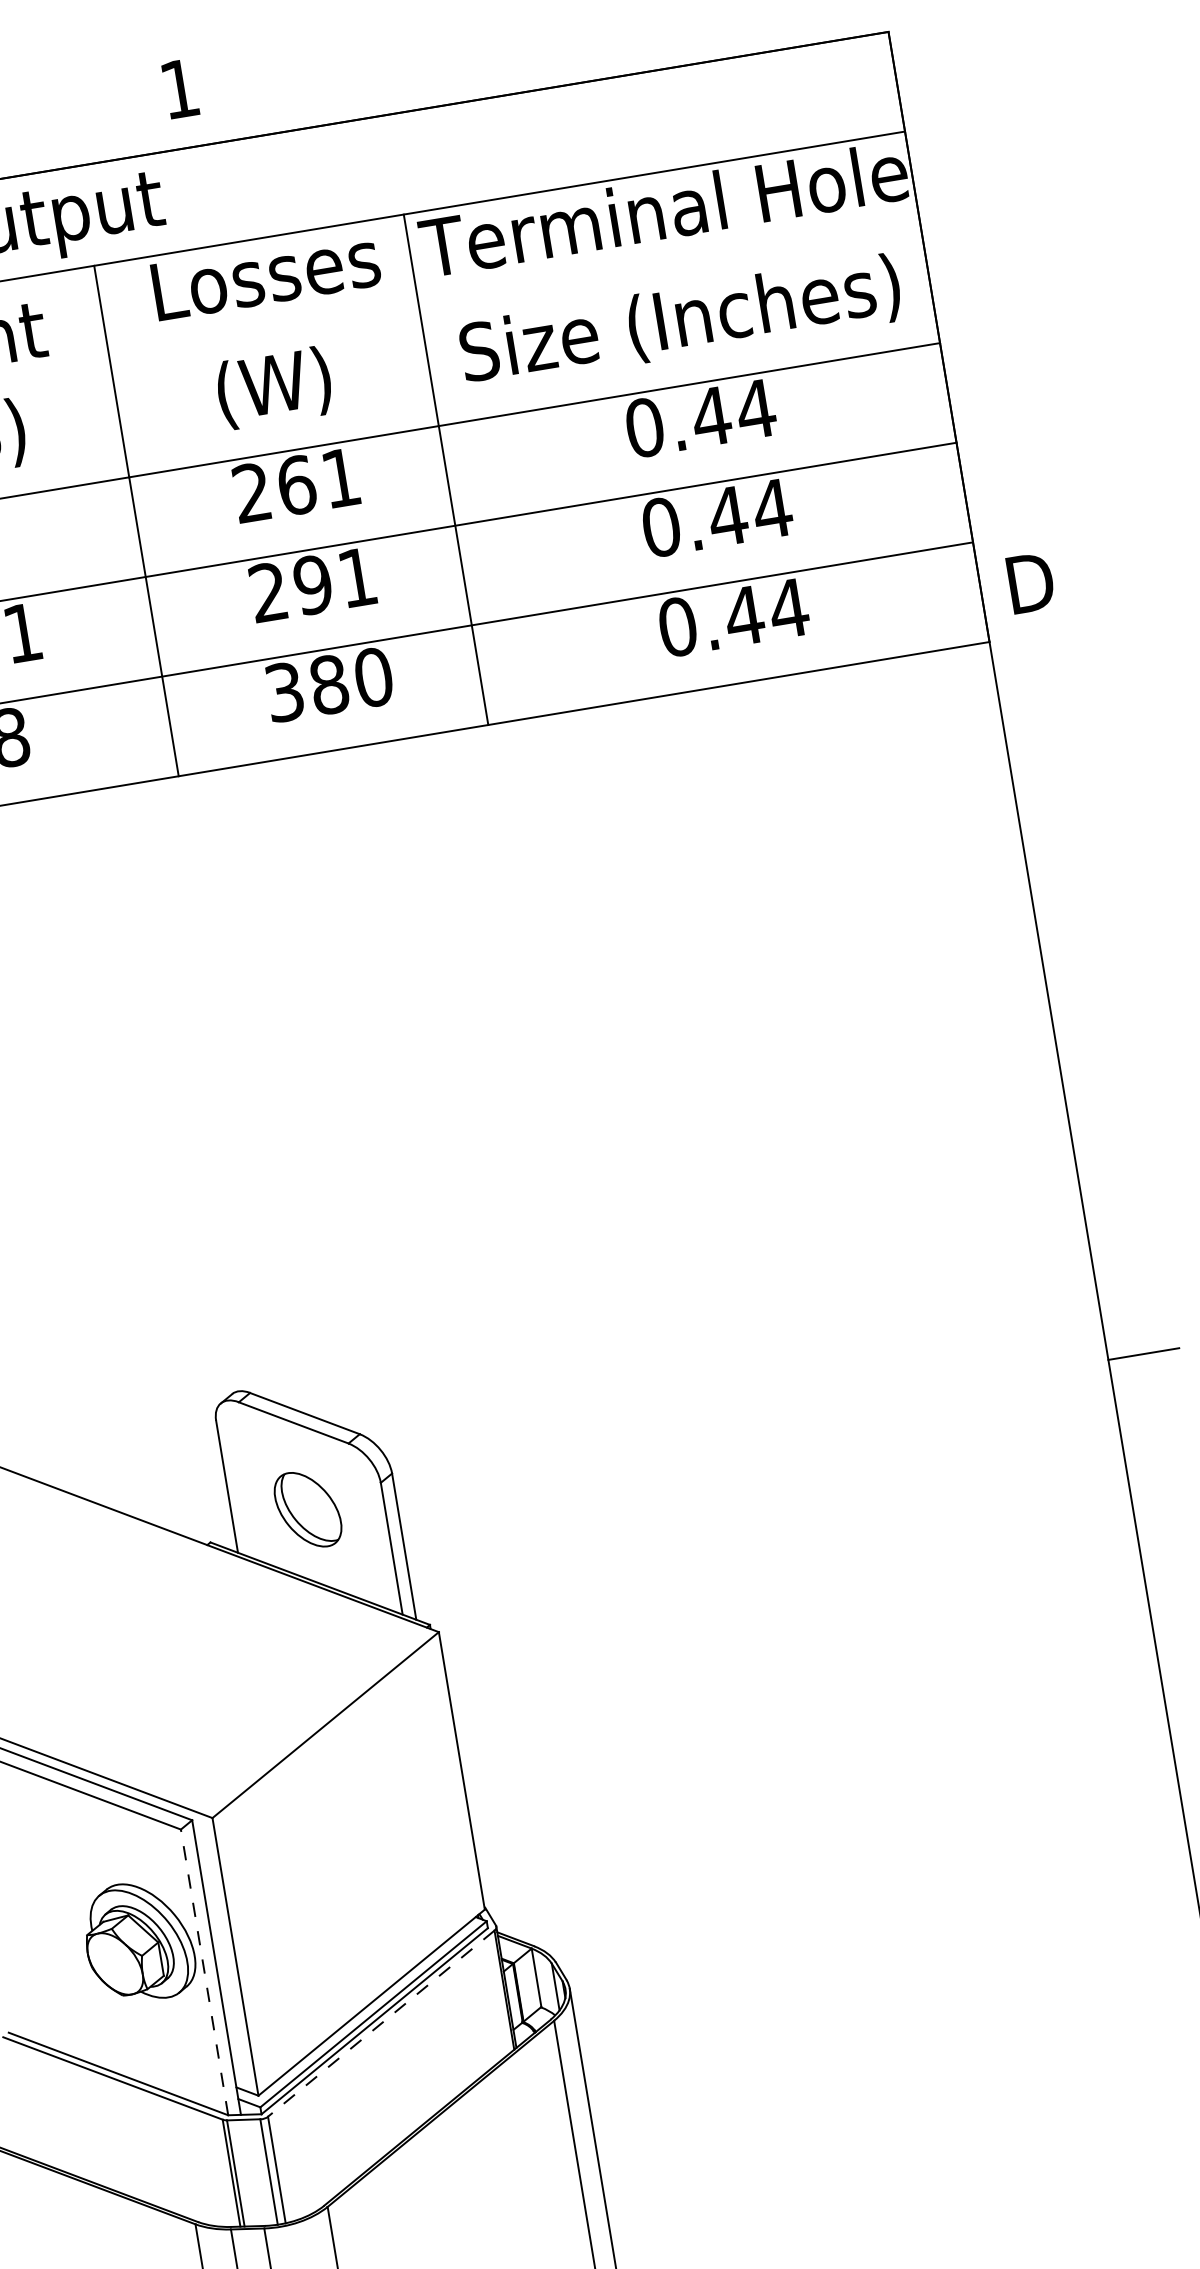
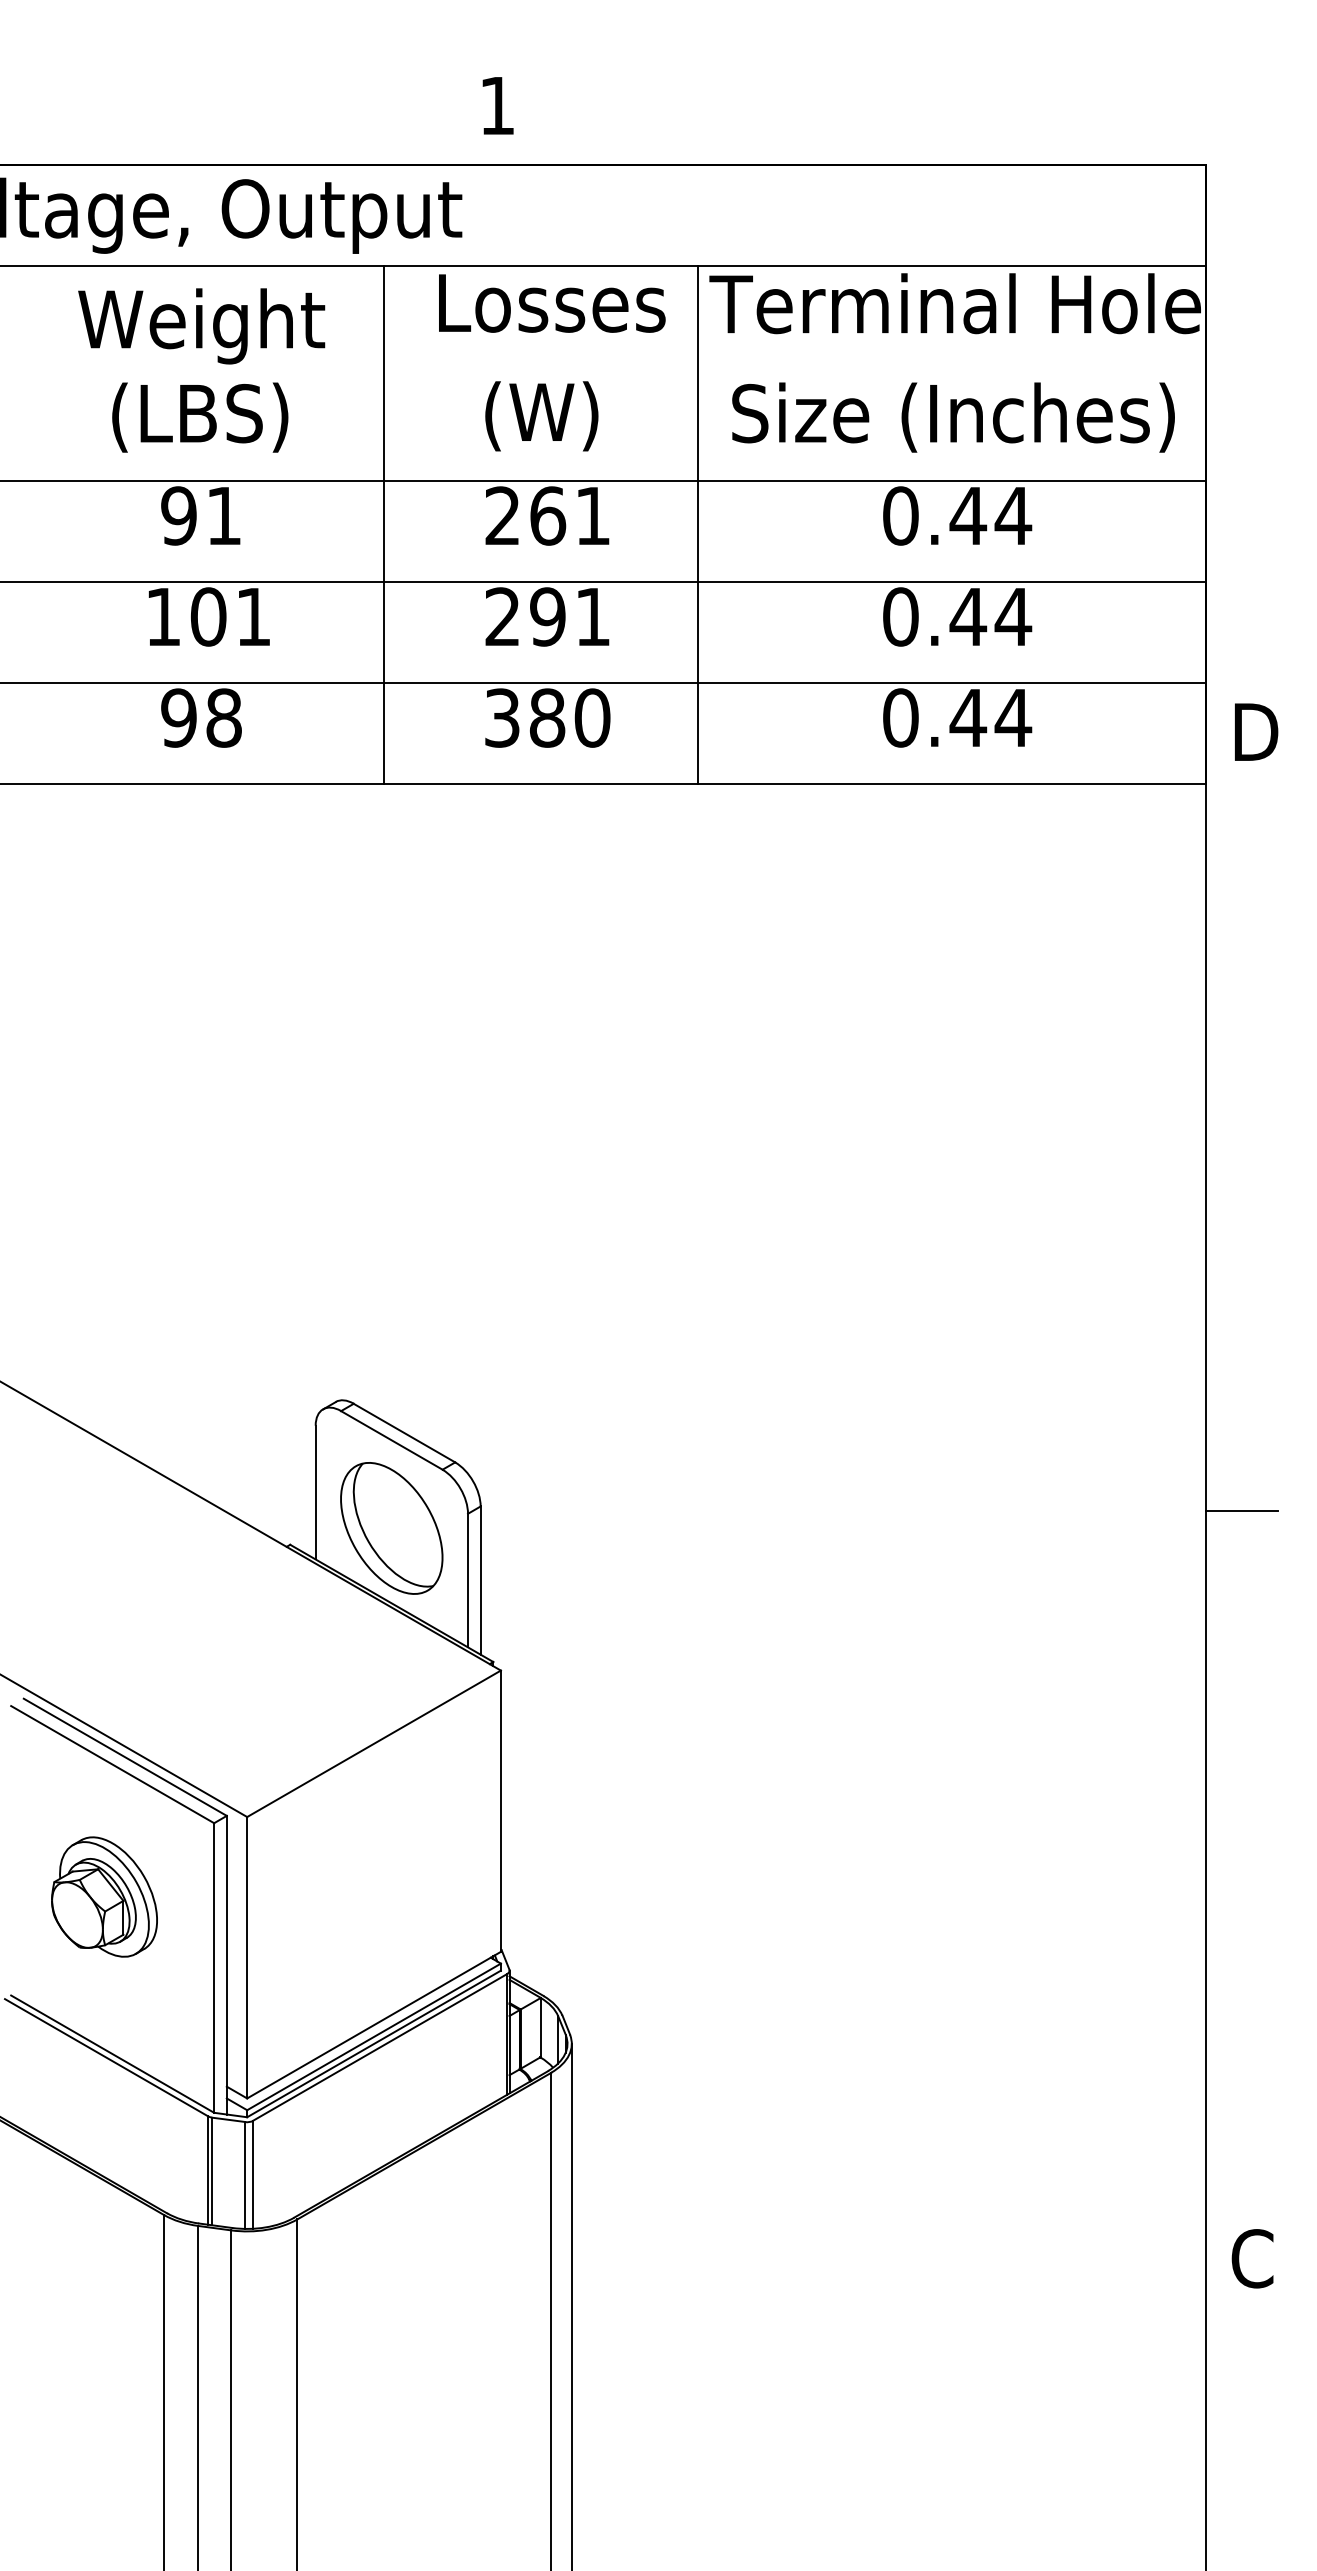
part: (307, 1509) -> (391, 1528), size x1.67
part: (138, 1941) -> (104, 1896), moved
line: (204, 1972) -> (214, 1968), dashed -> solid
line: (381, 2023) -> (380, 2047), dashed -> solid

